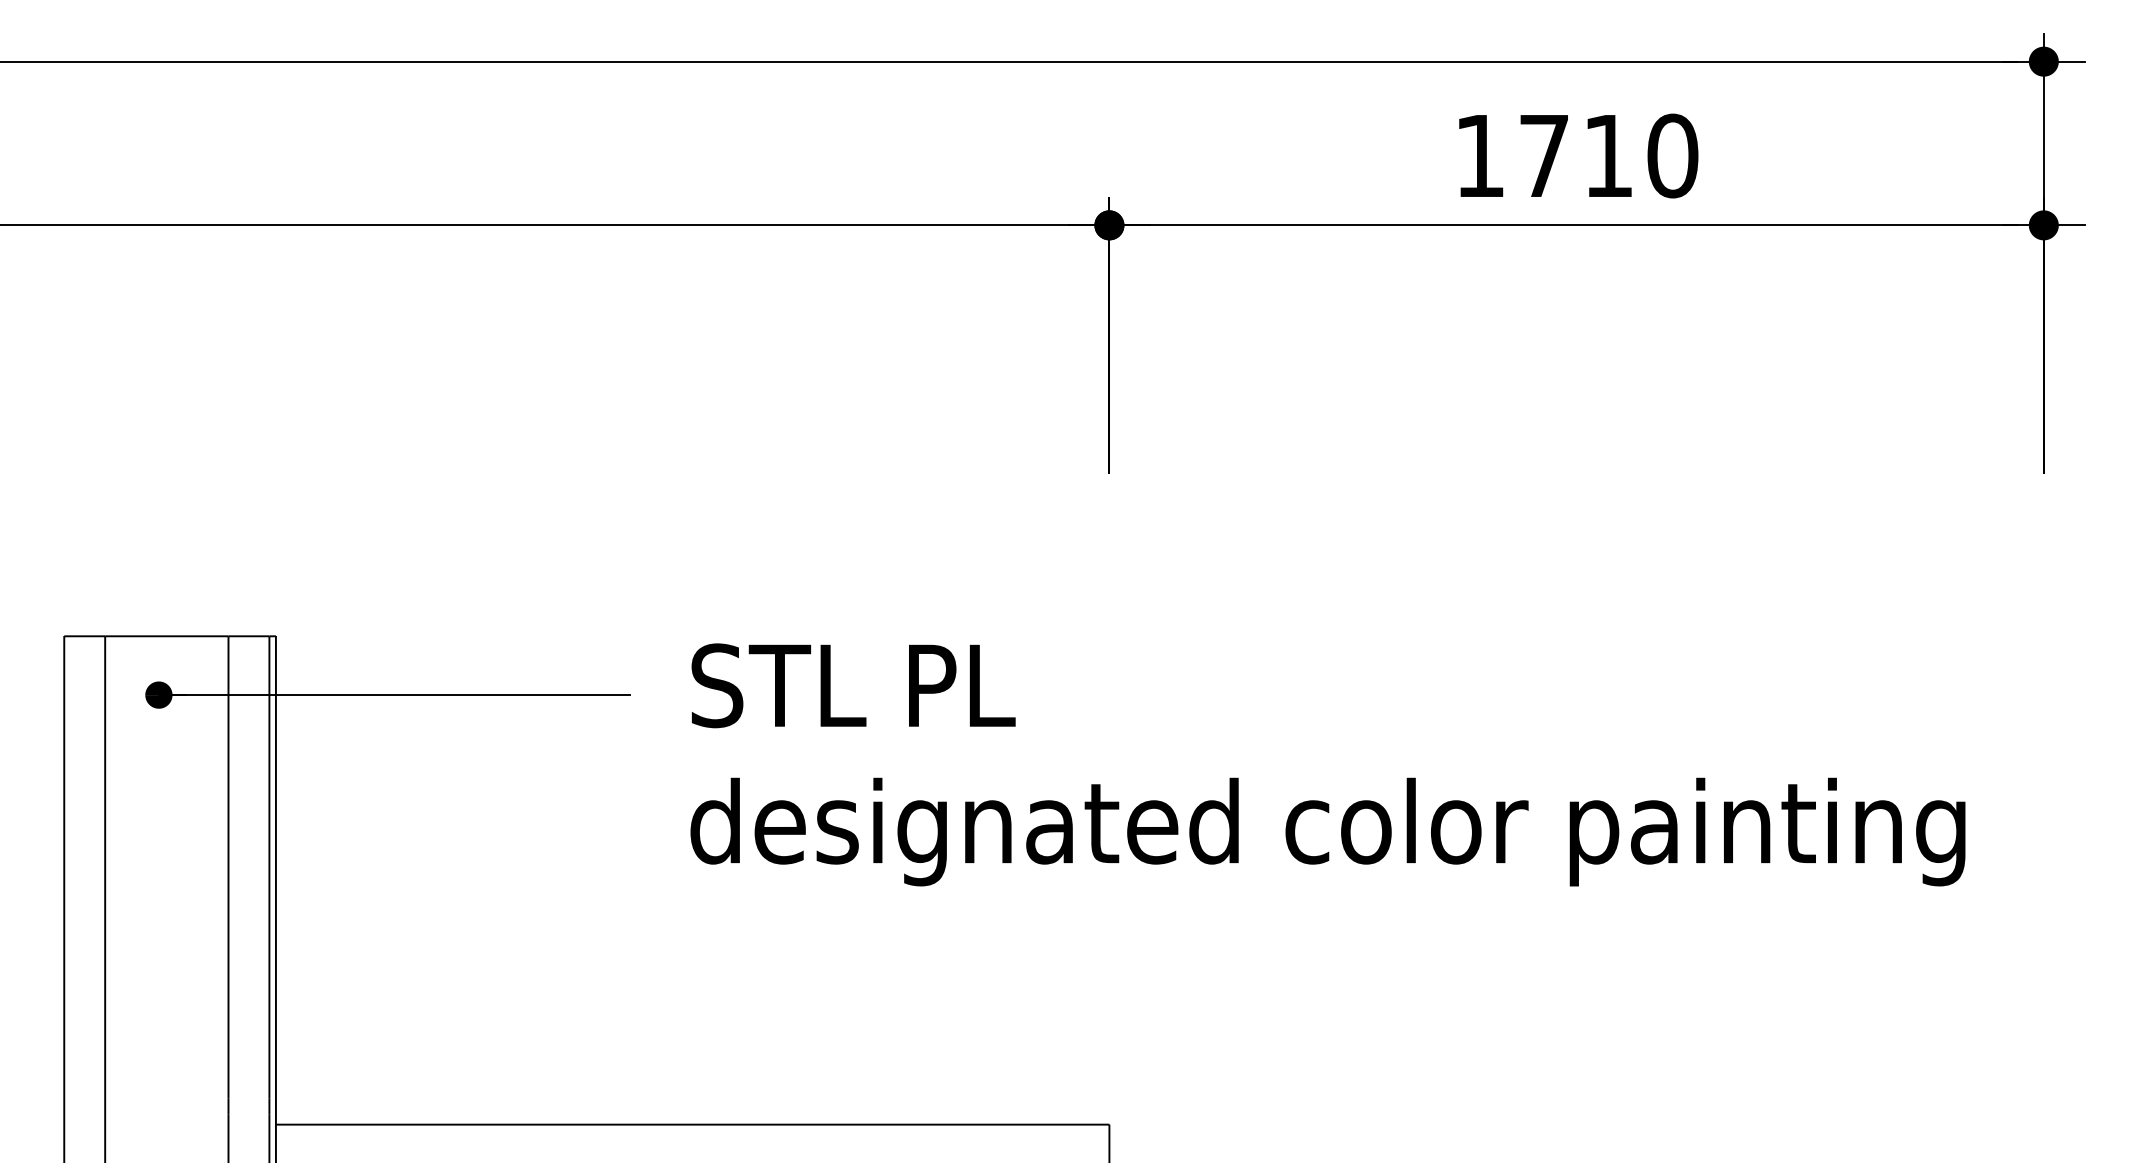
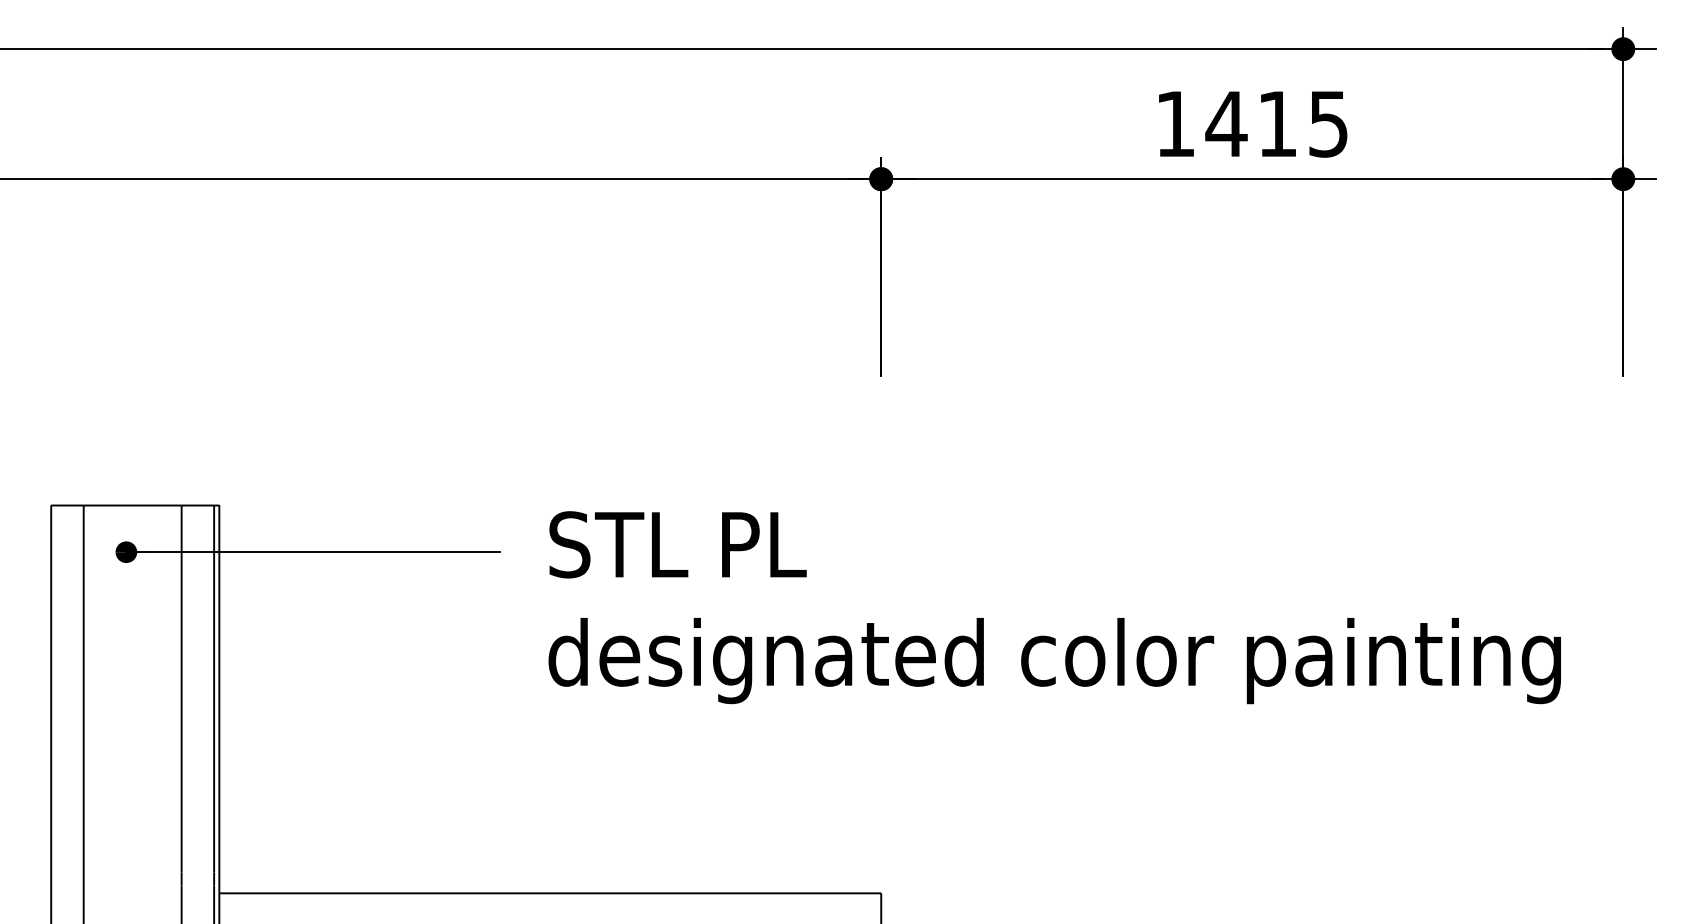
text: (1607, 155) -> (1276, 123), 1710 -> 1415

